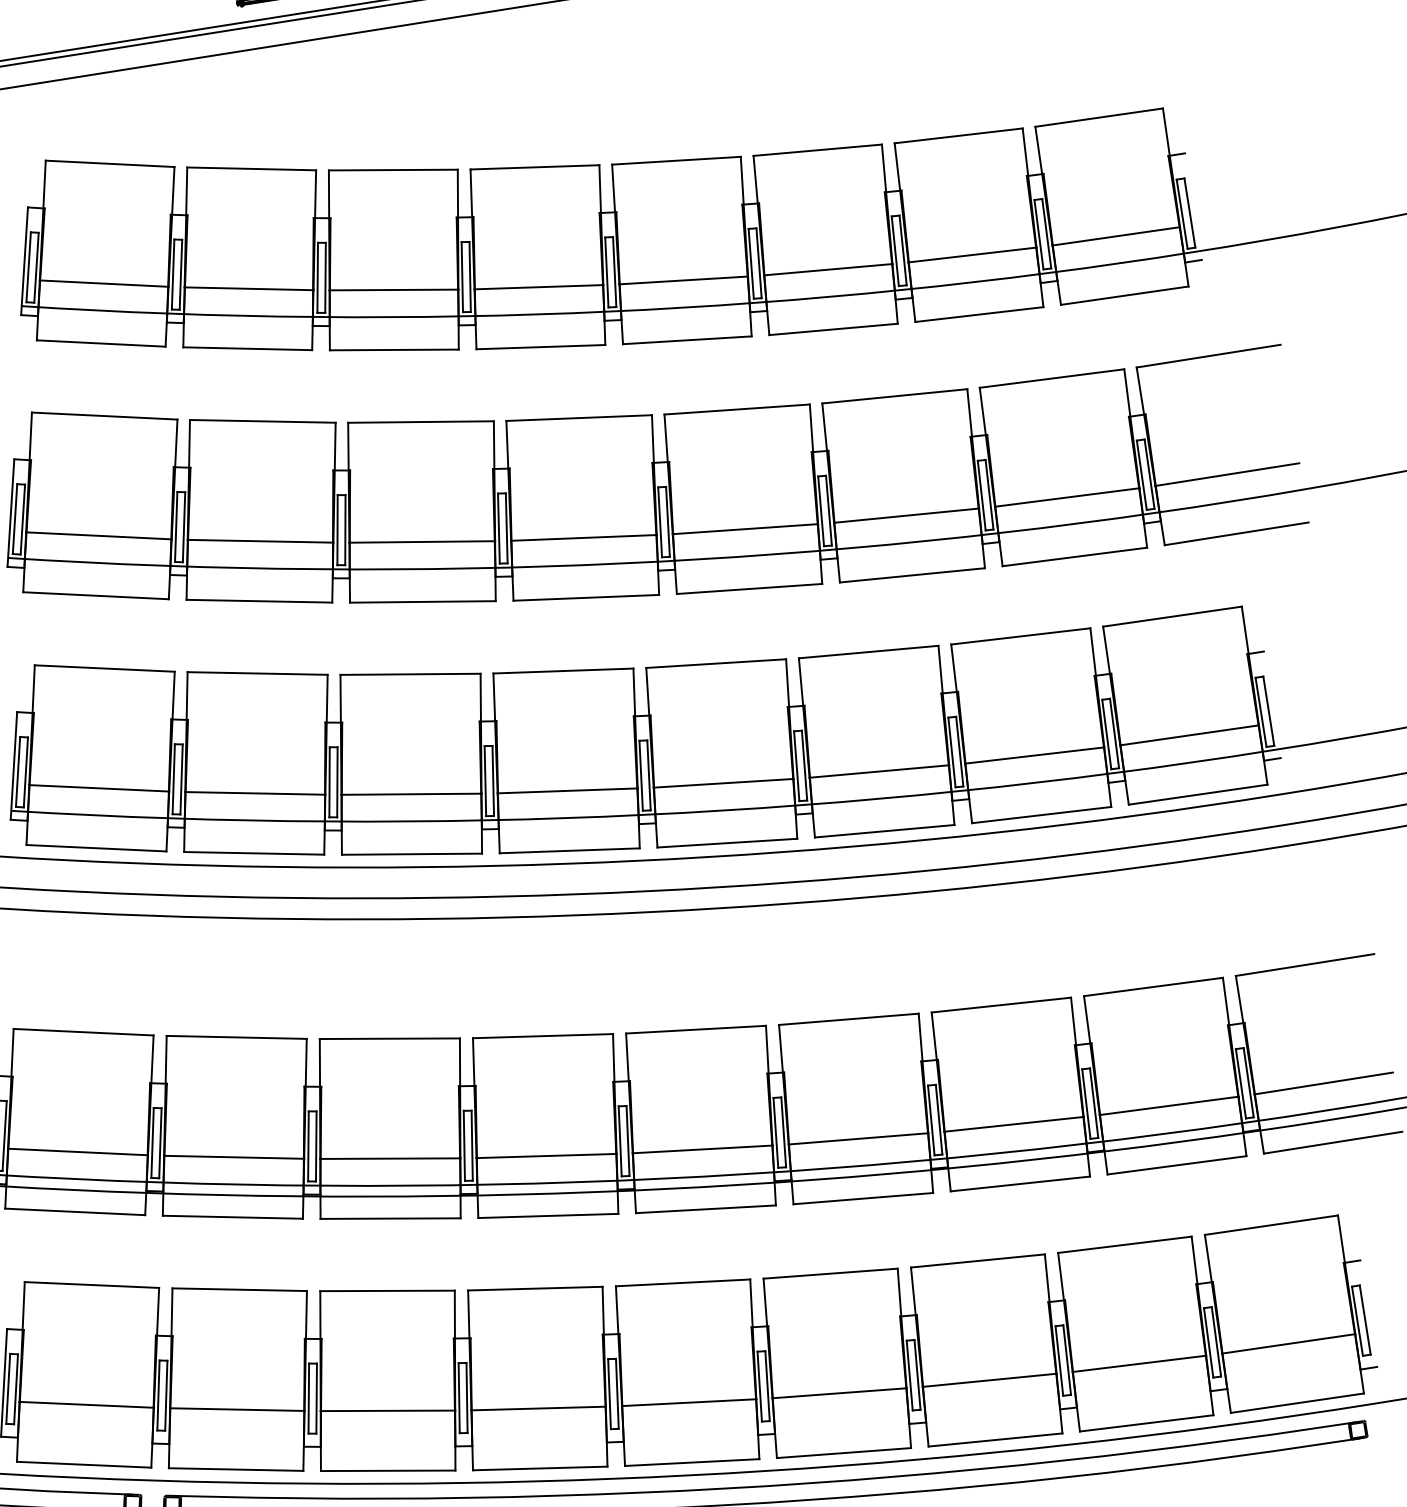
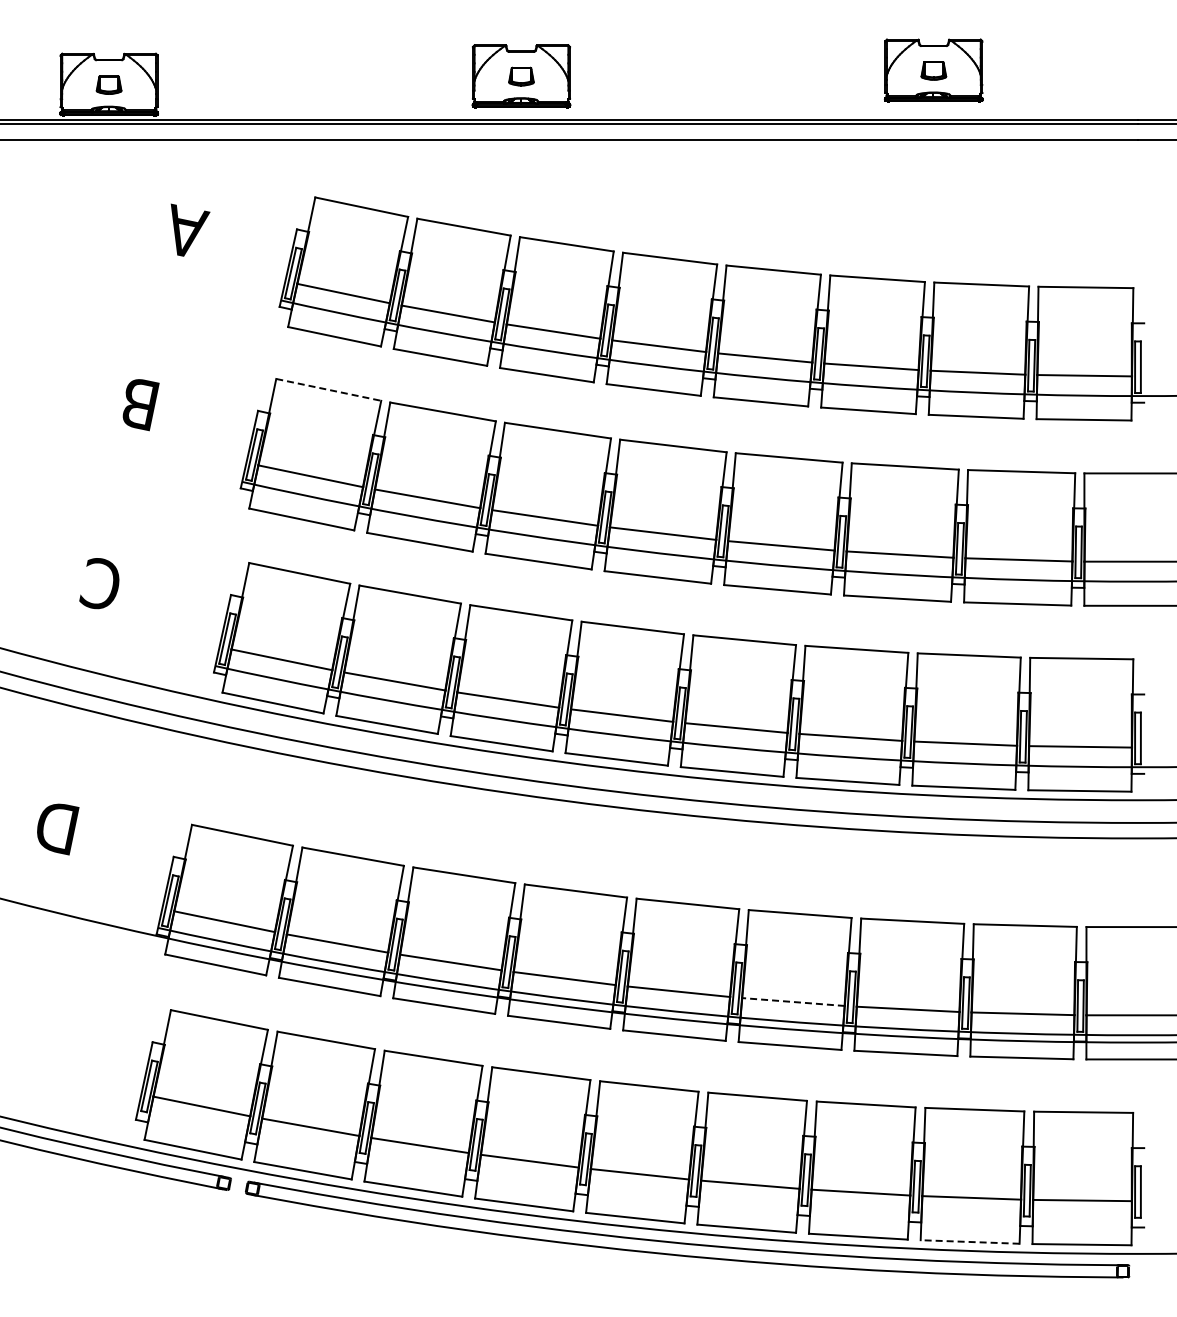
line: (104, 415) -> (328, 389), solid -> dashed
line: (858, 1139) -> (793, 1002), solid -> dashed
line: (1145, 1422) -> (969, 1241), solid -> dashed

